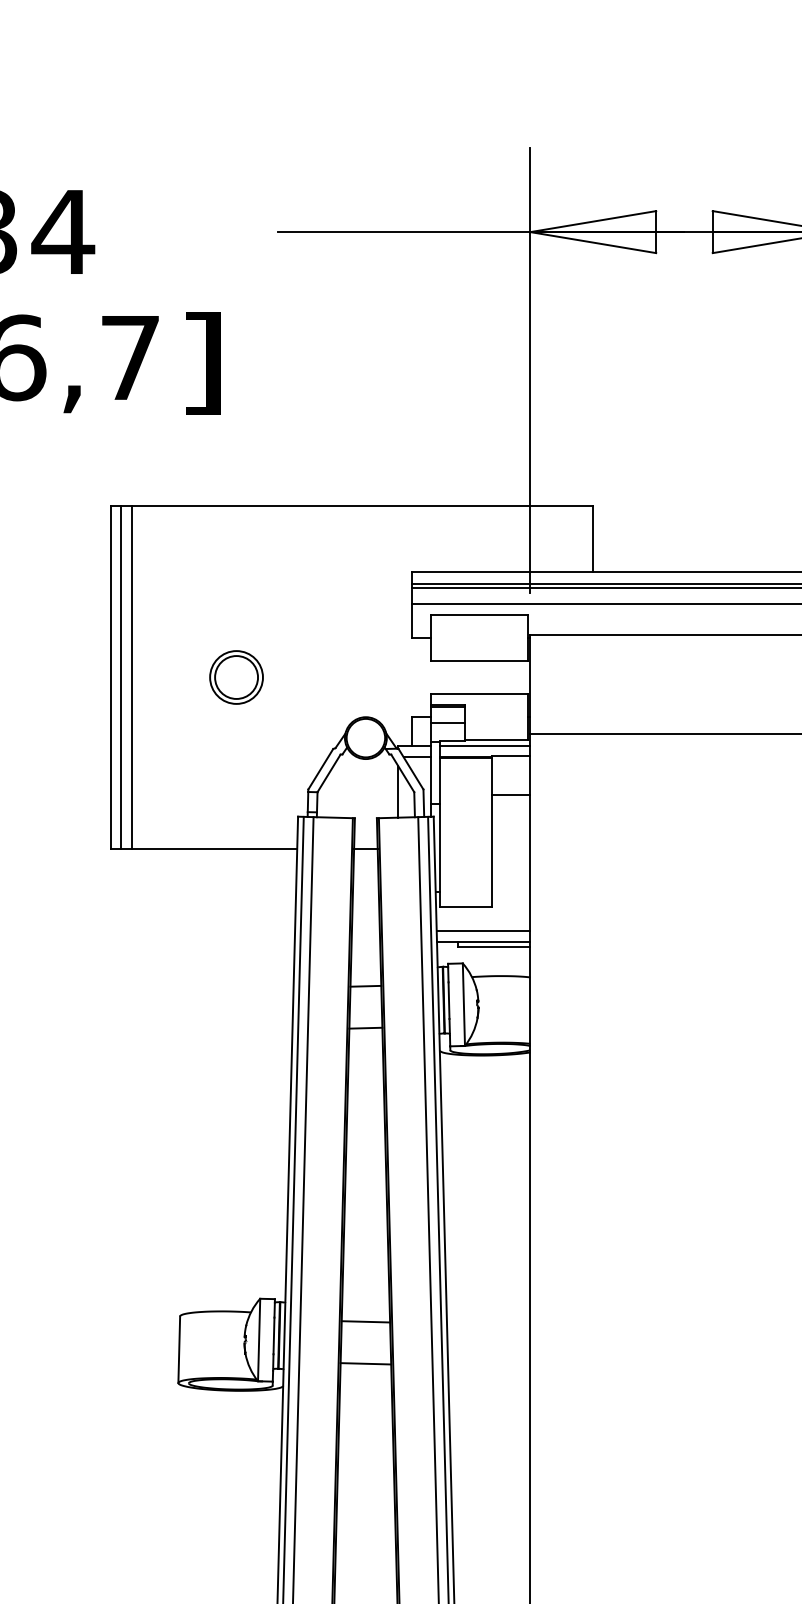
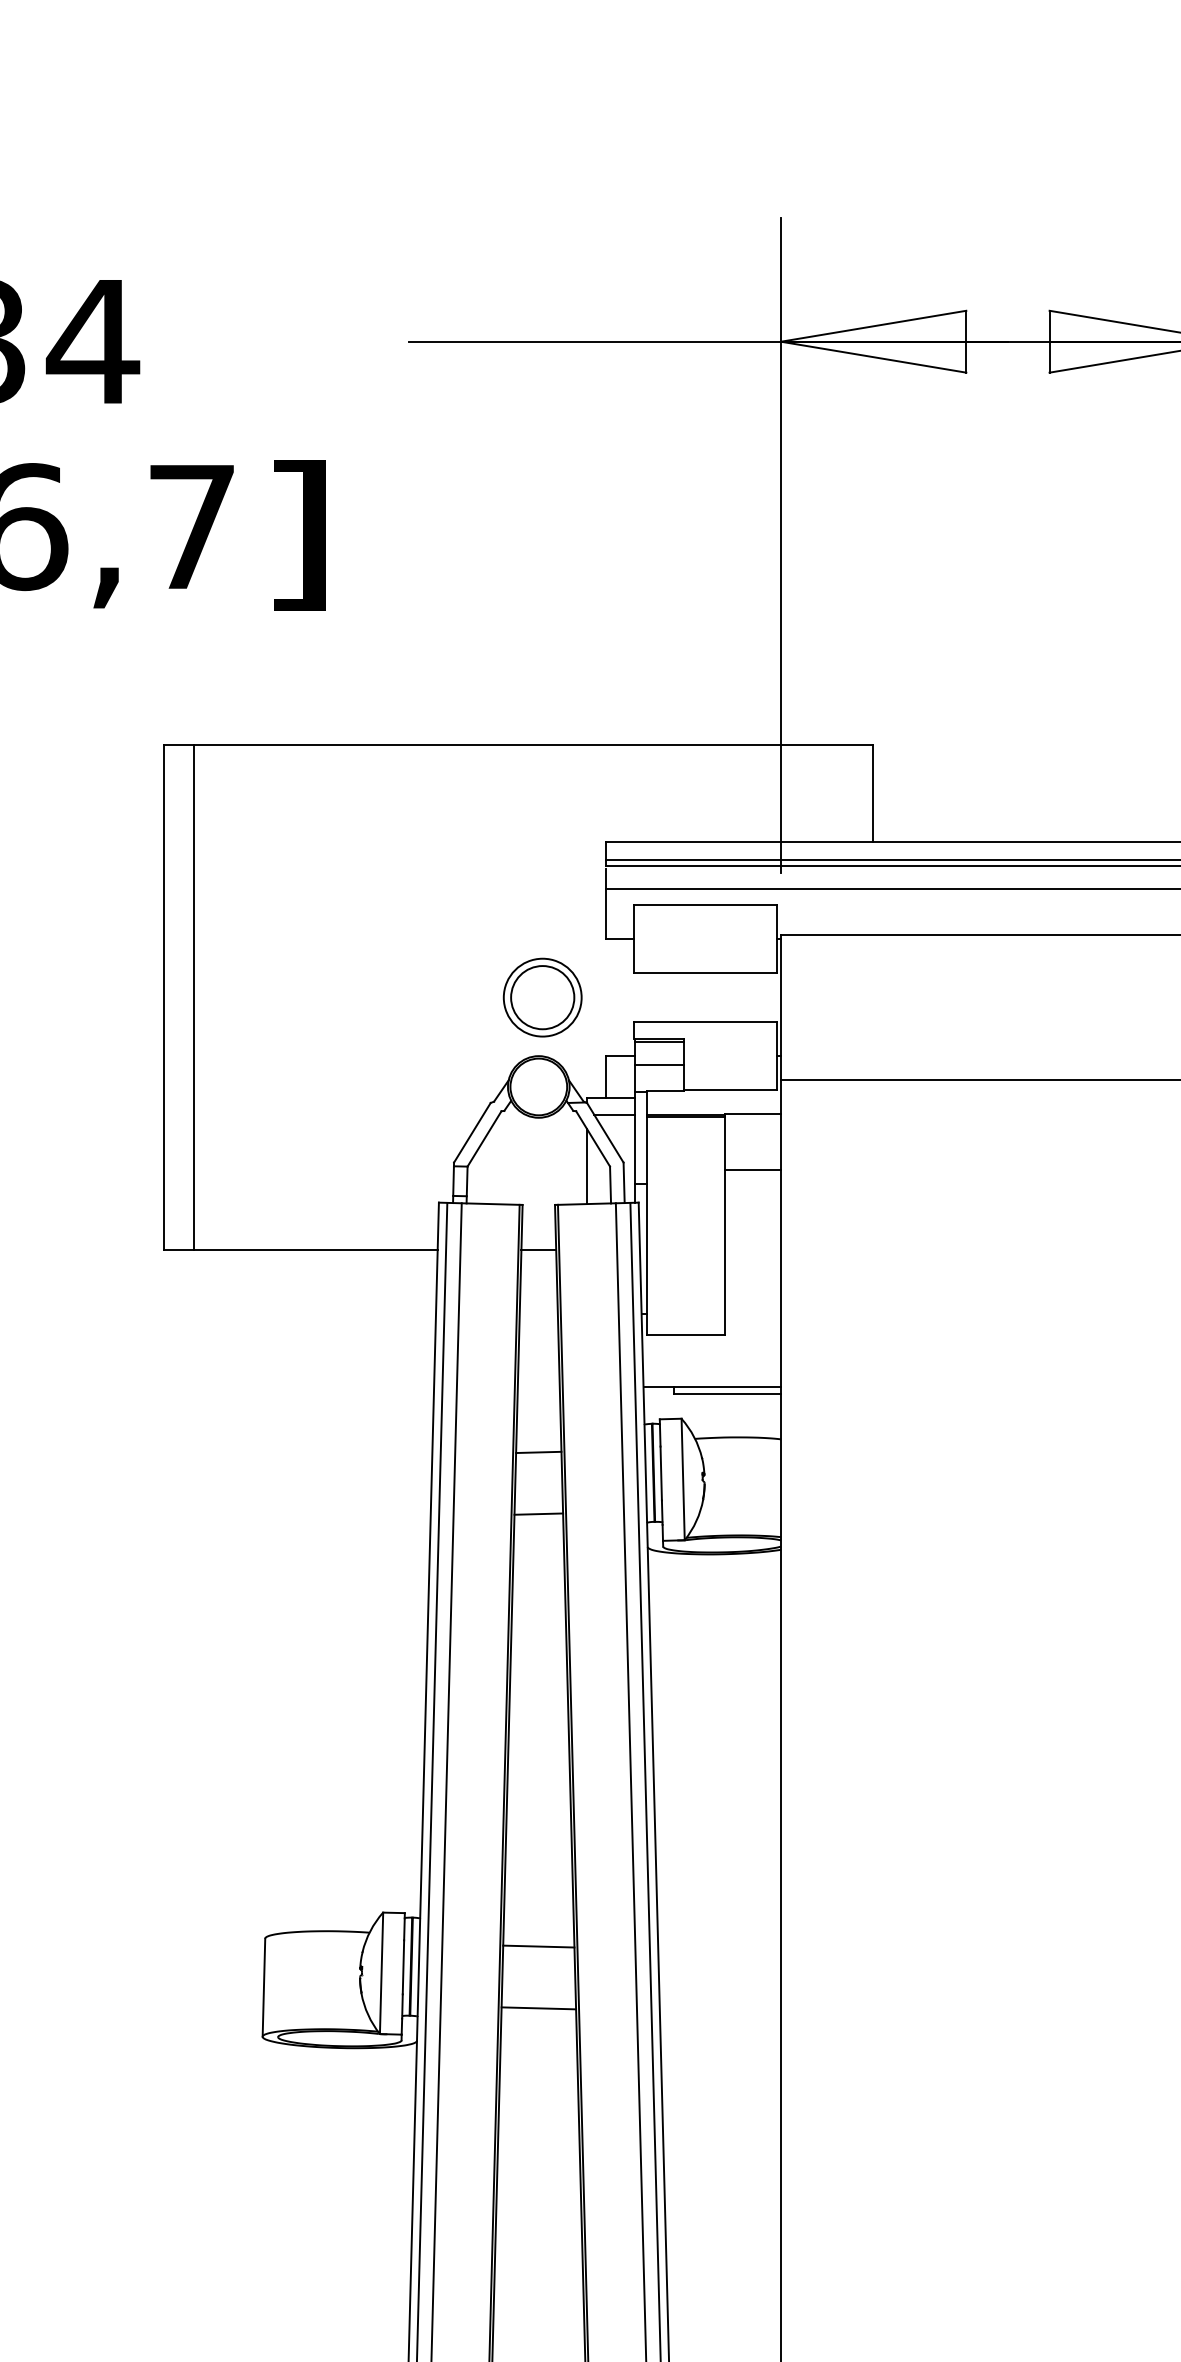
line: (120, 677) -> (177, 997), removed
part: (236, 677) -> (542, 997), moved
line: (484, 745) -> (713, 1097), removed
line: (483, 930) -> (711, 1370), removed

